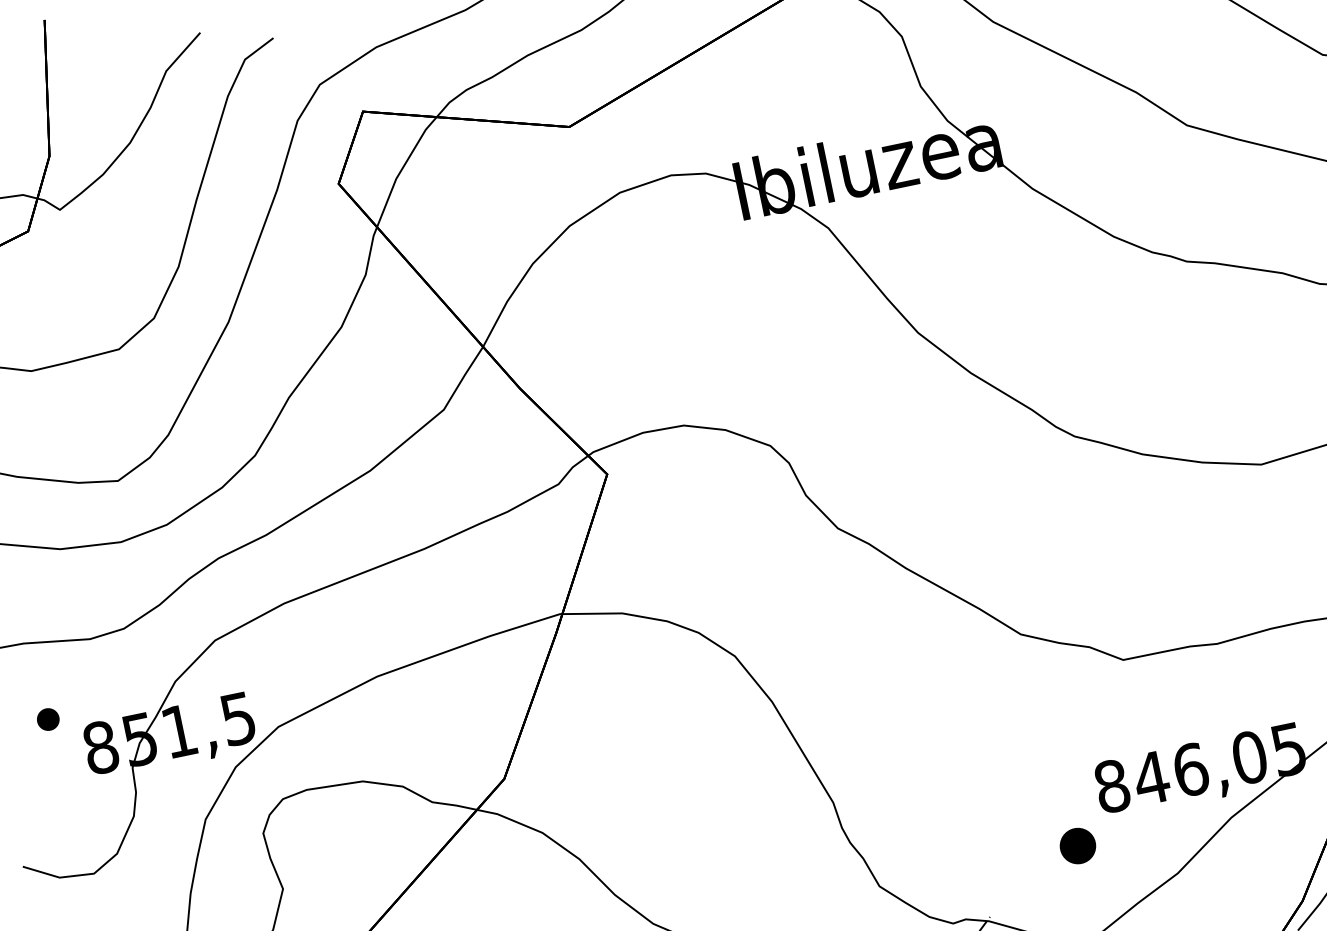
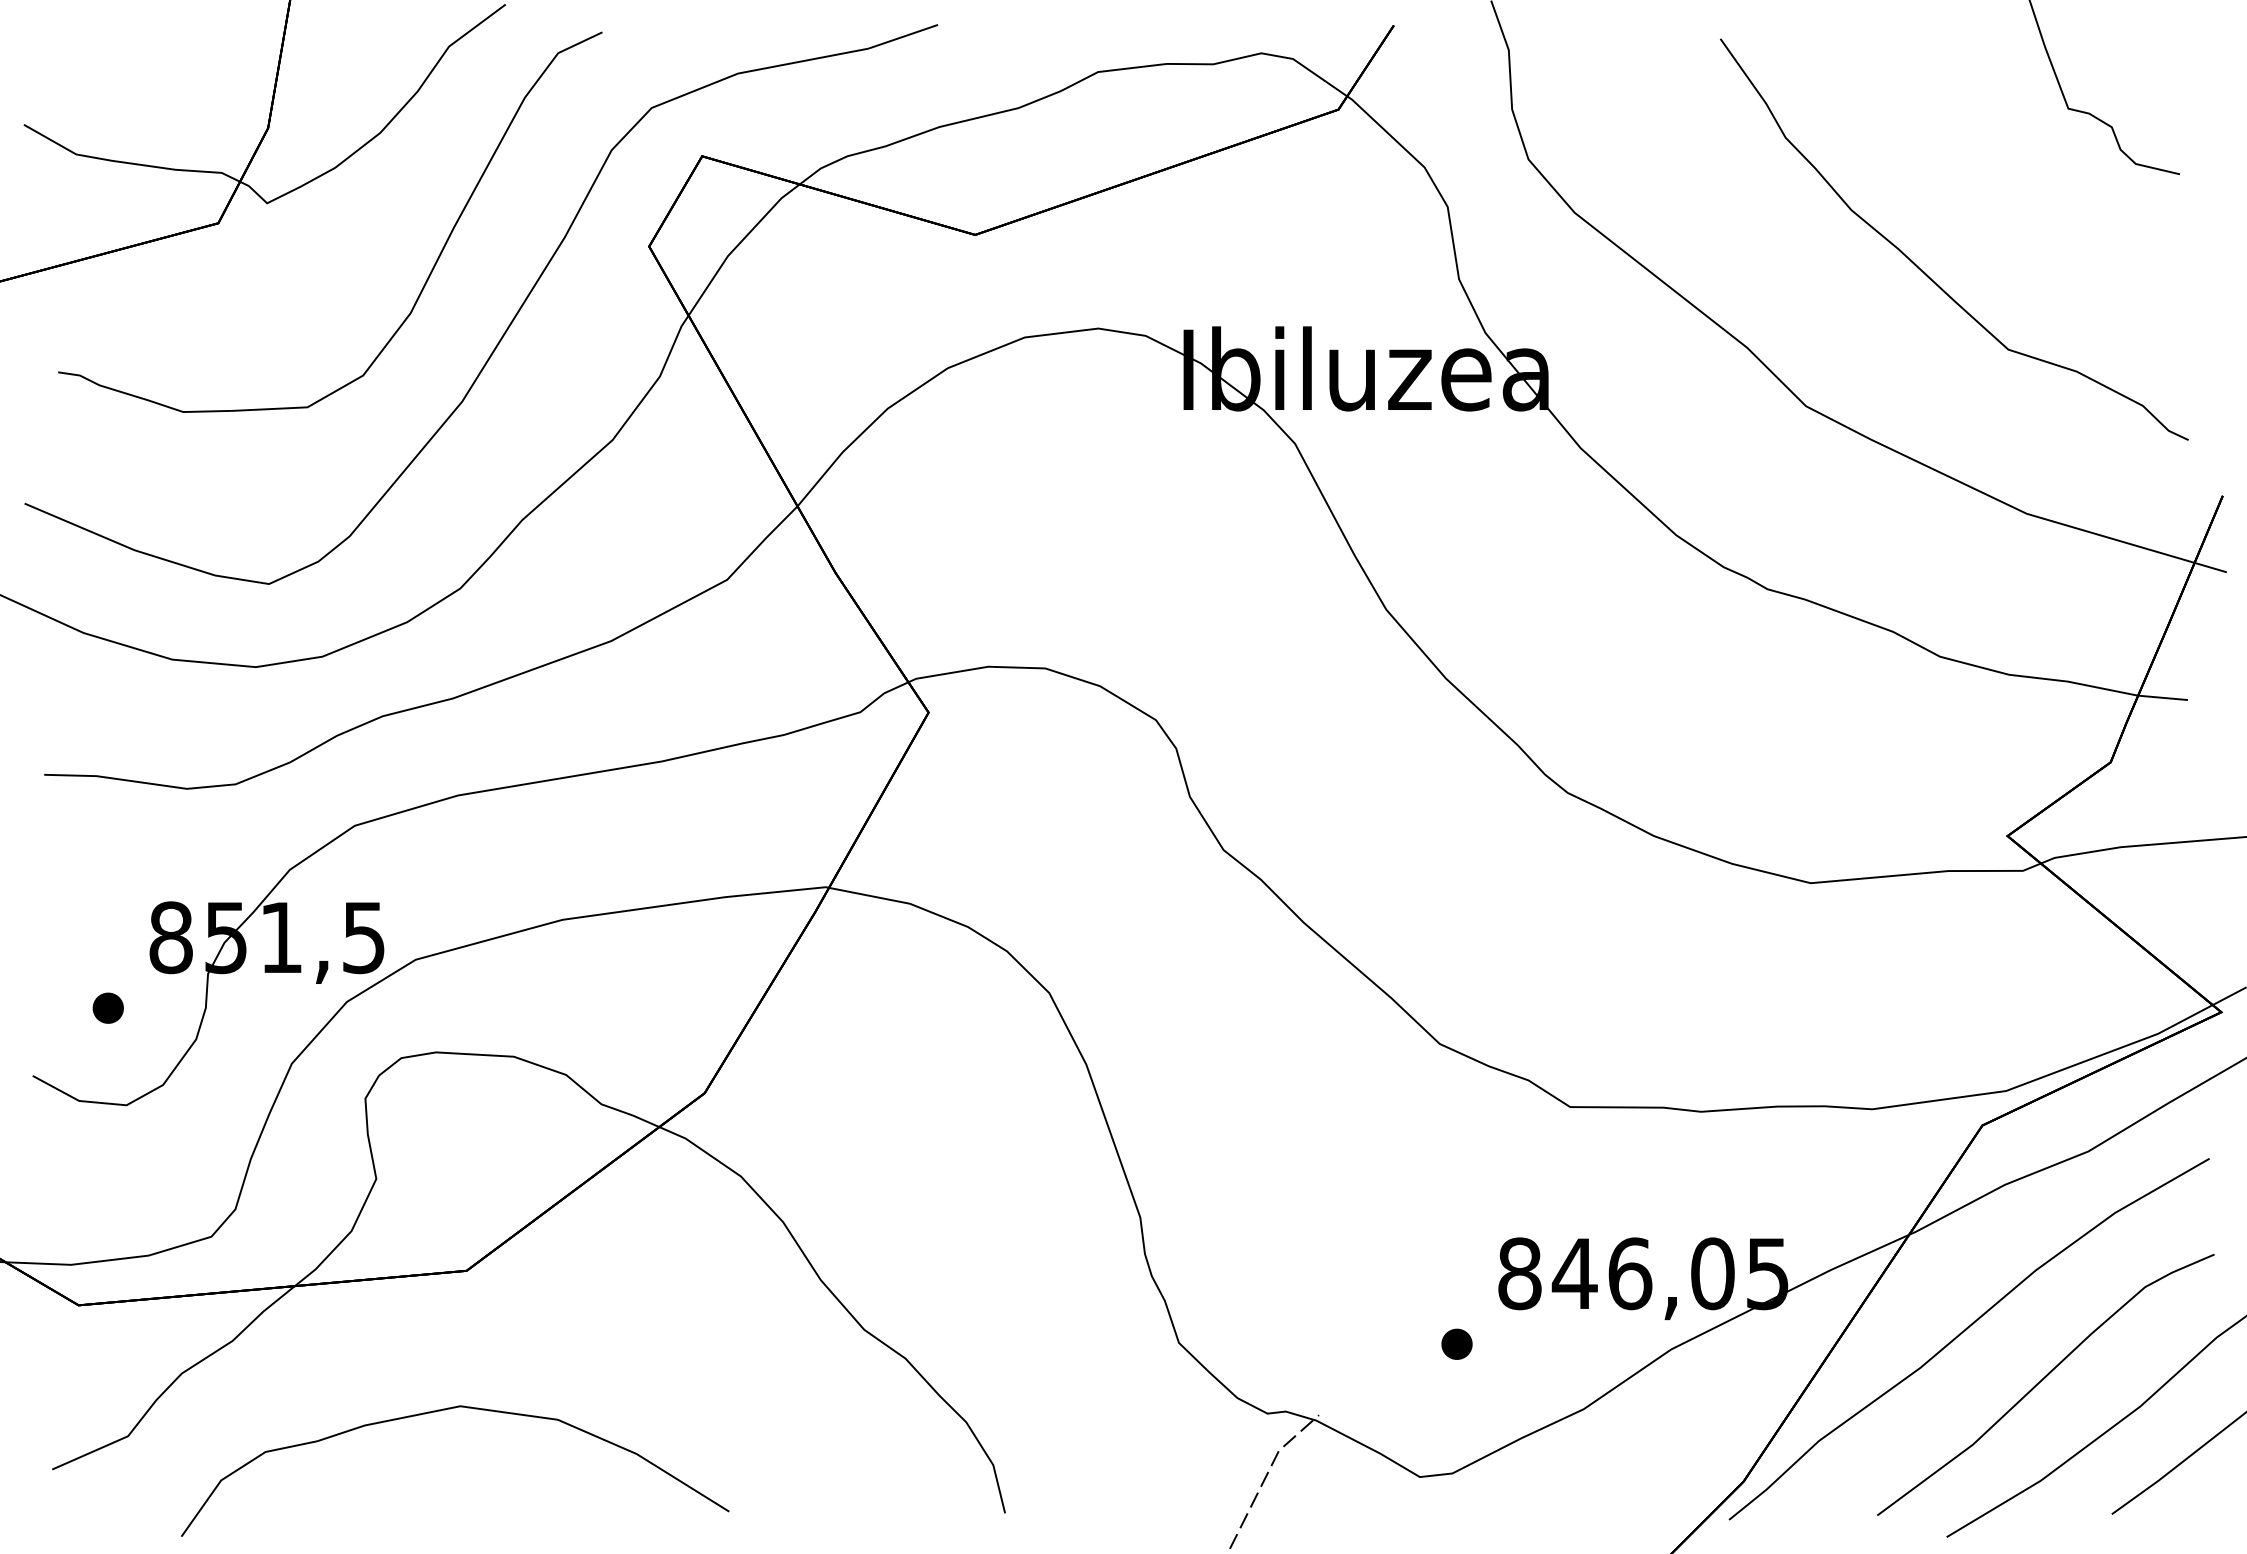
part: (47, 719) -> (107, 1007), moved
part: (1077, 845) -> (1456, 1343), size x0.62

